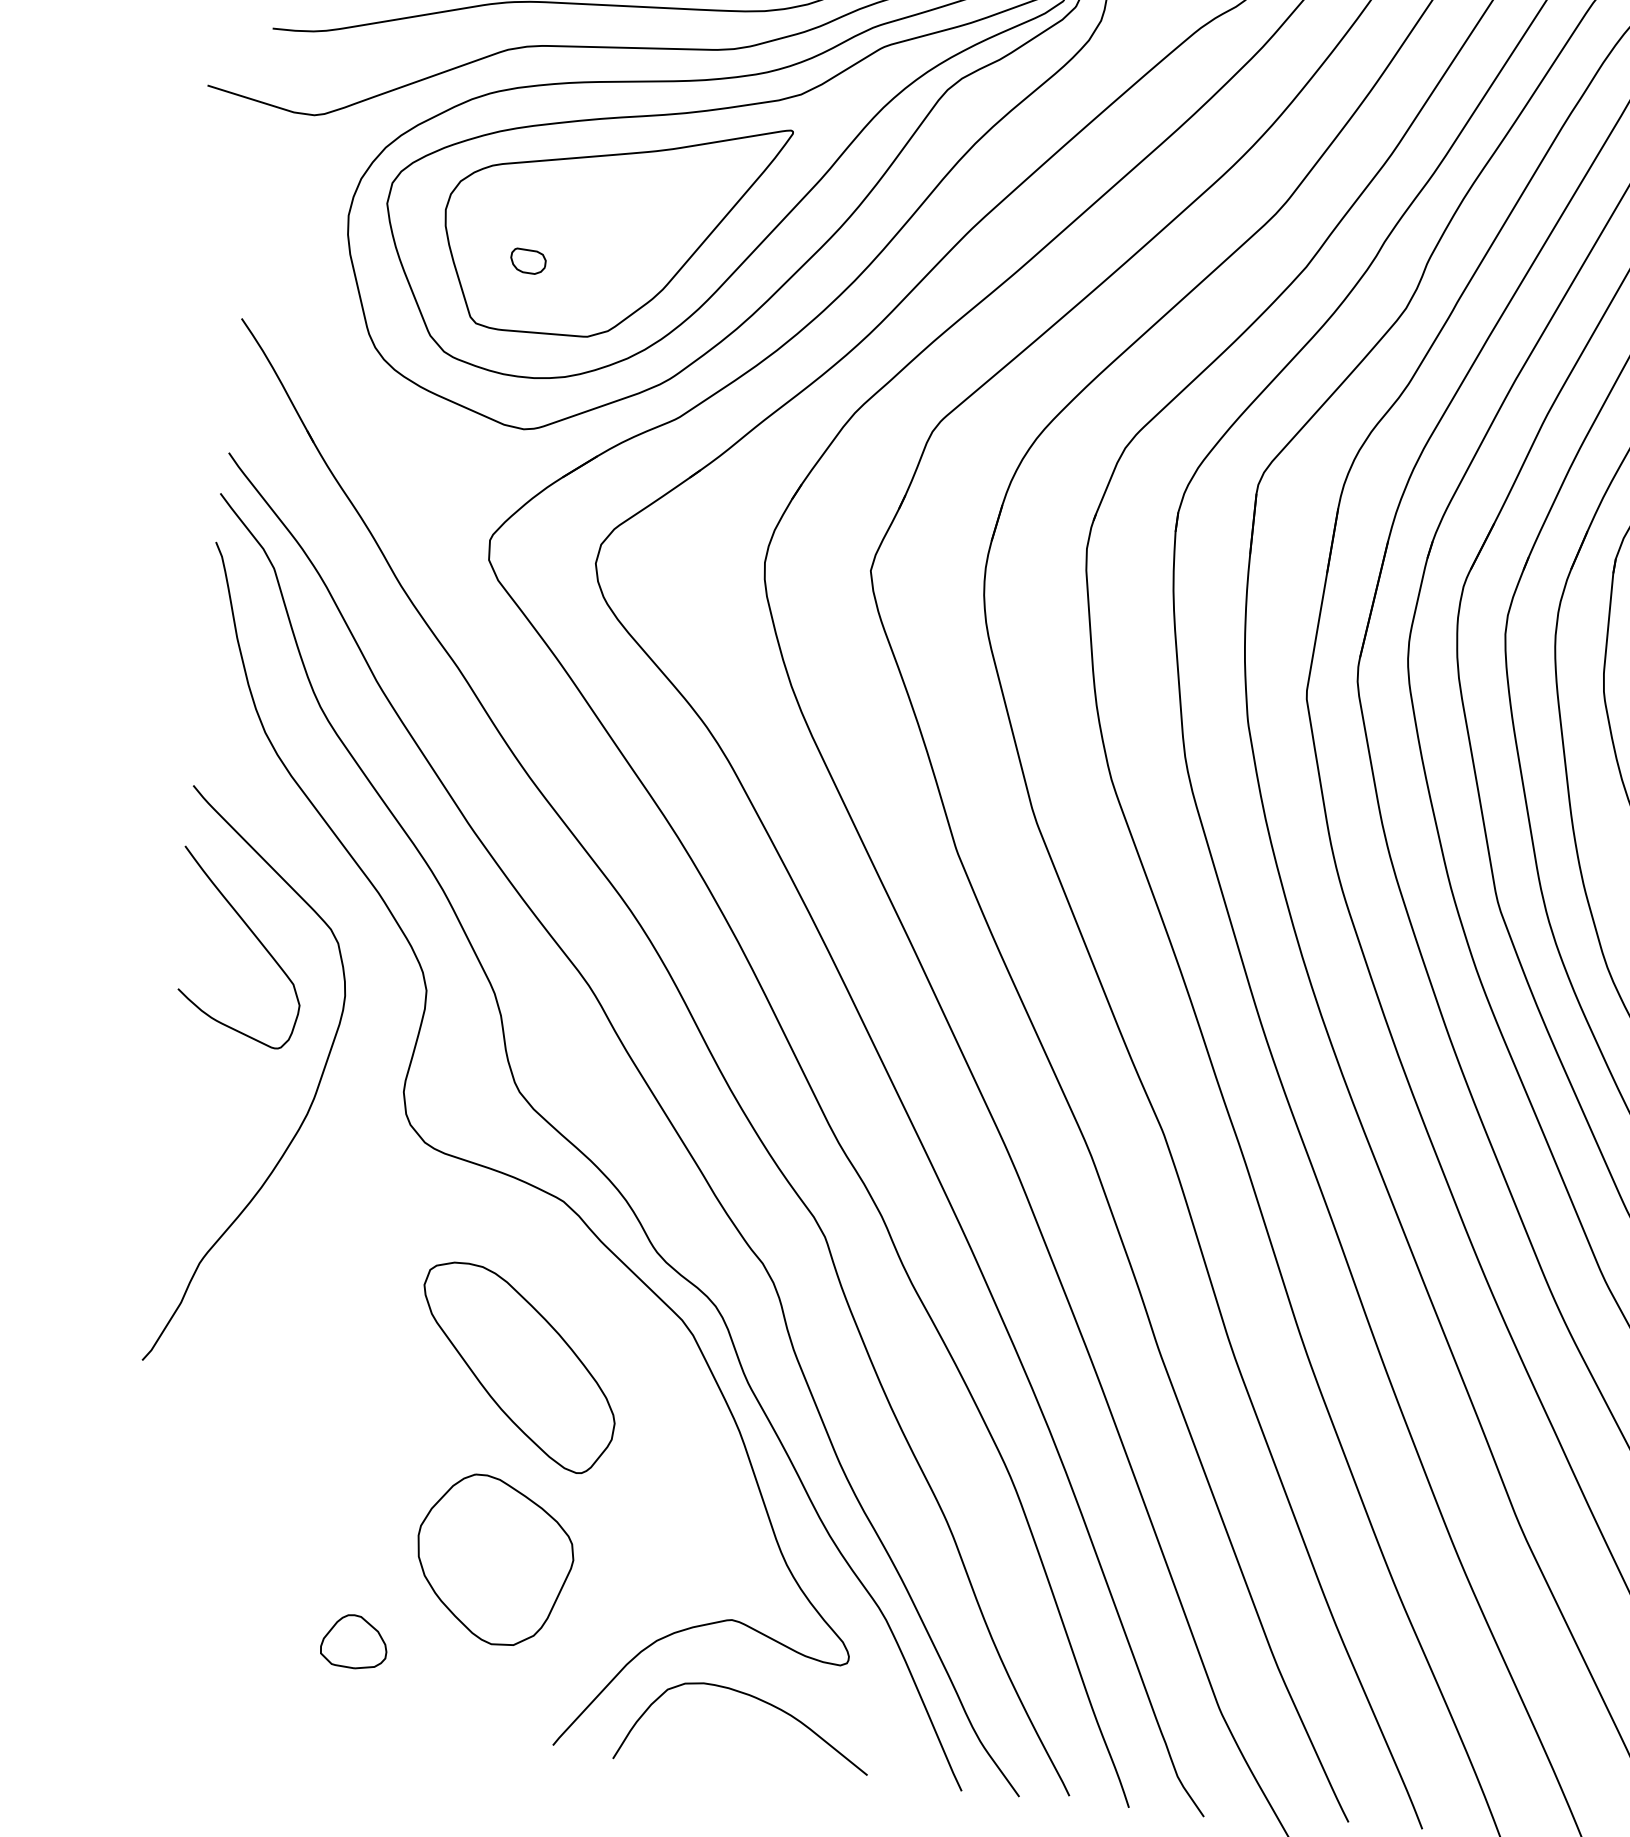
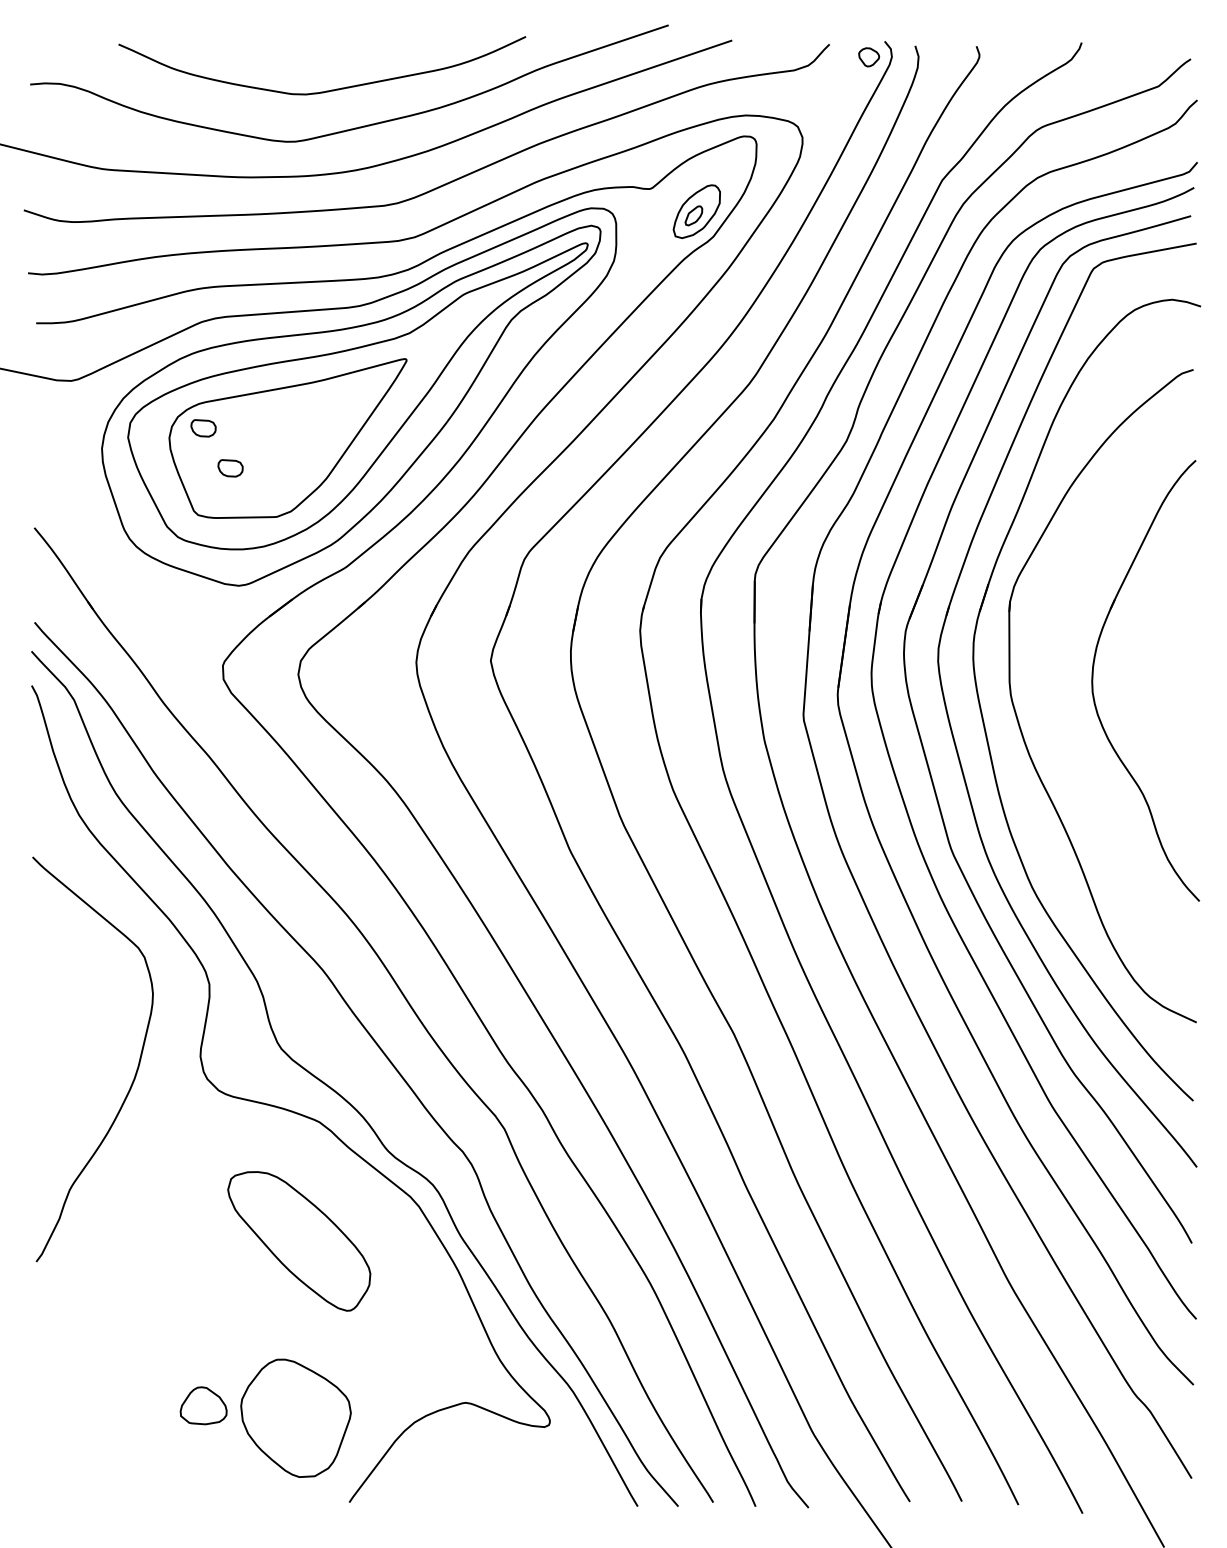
part: (495, 201) -> (203, 428), added
curve: (254, 936) -> (85, 958), removed
part: (494, 1559) -> (295, 1417), moved
part: (354, 1641) -> (203, 1405), moved
curve: (755, 1699) -> (487, 1456), removed

